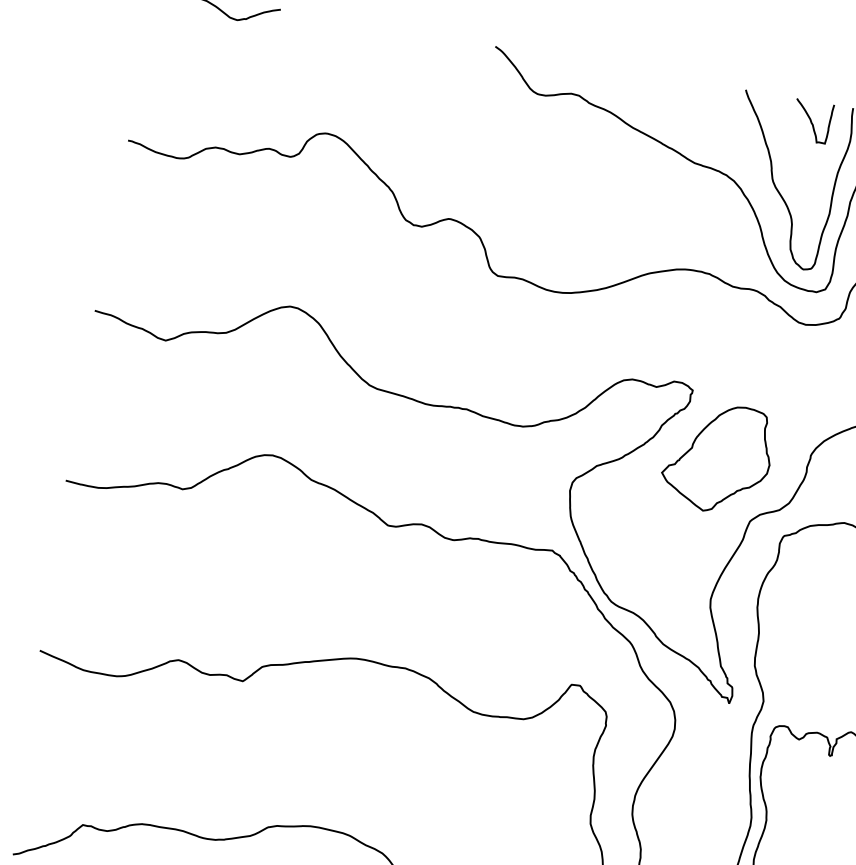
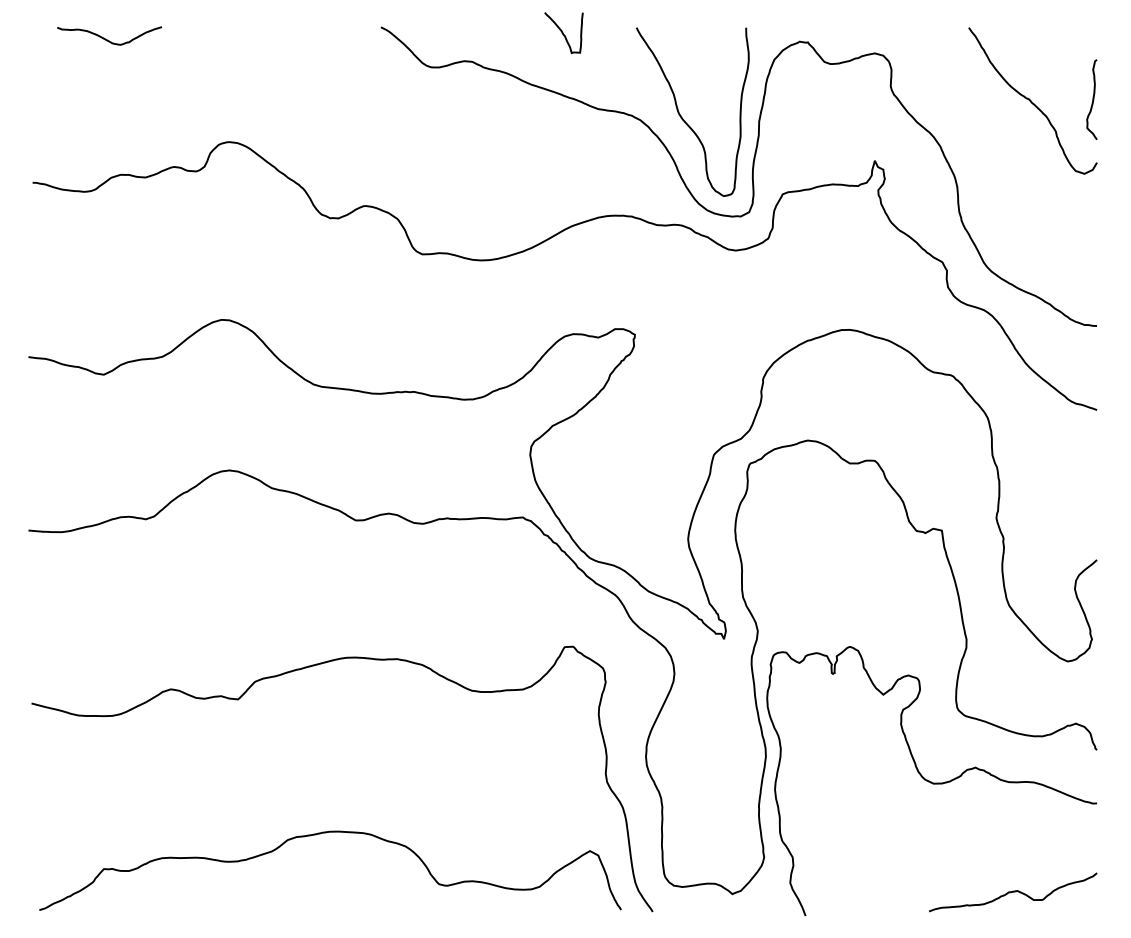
curve: (812, 121) -> (563, 32), moved
part: (717, 457) -> (670, 397), removed

